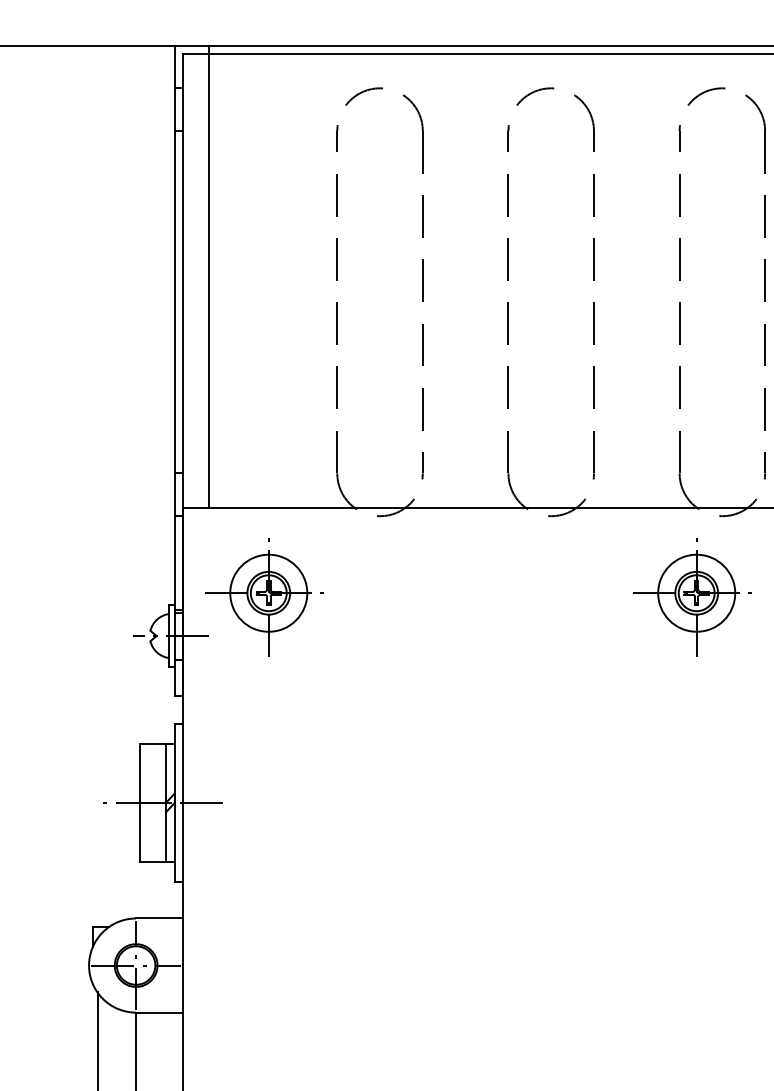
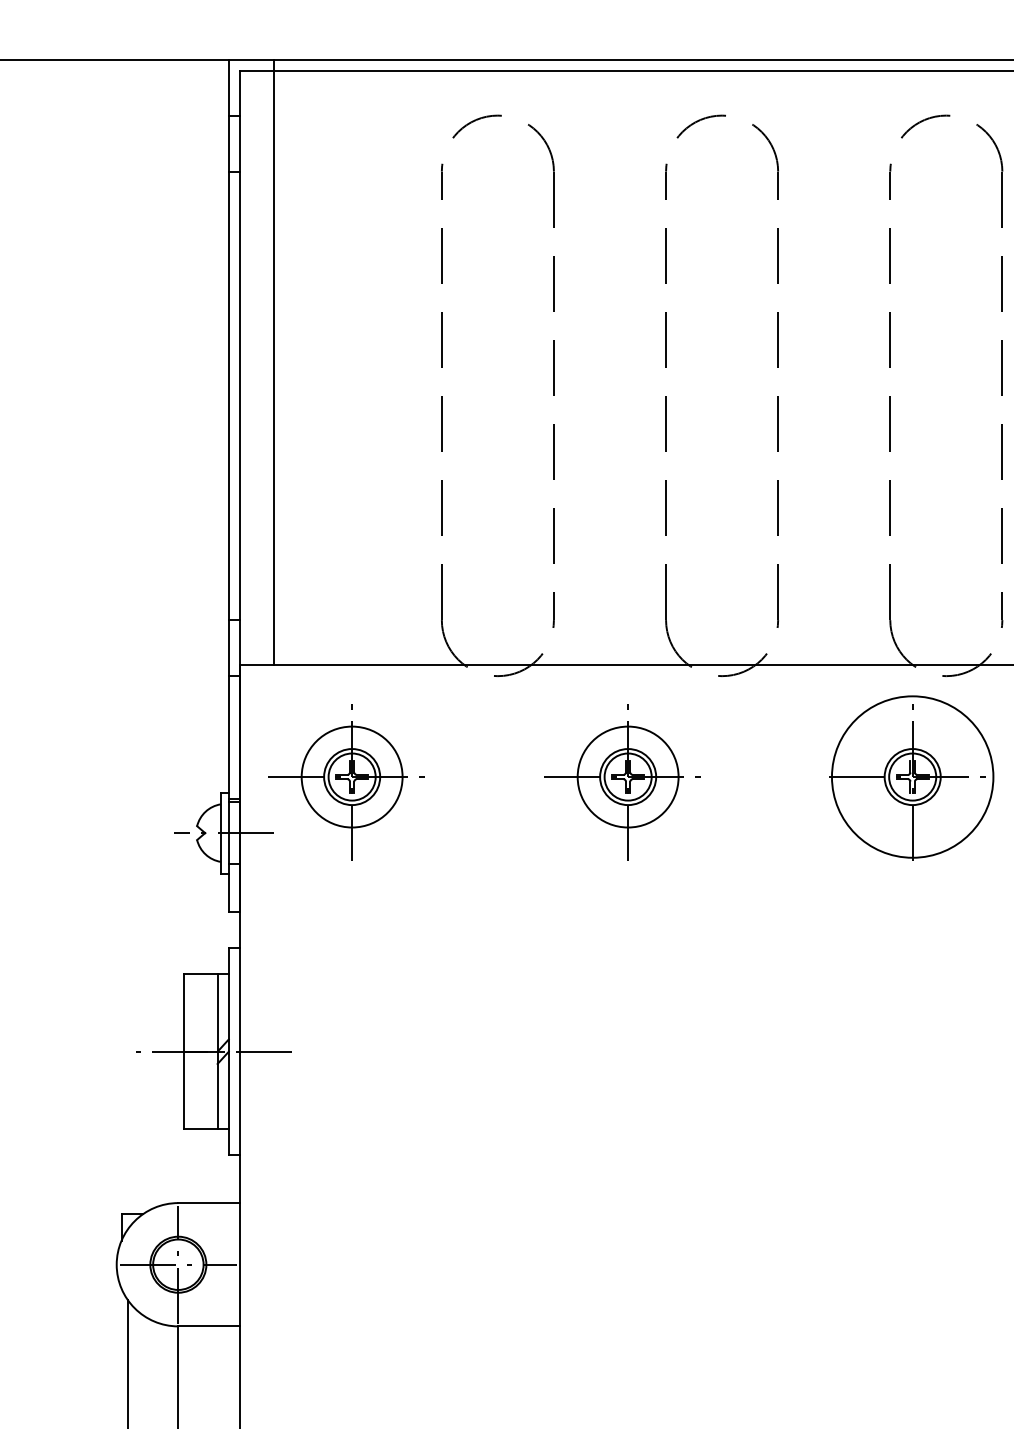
circle: (696, 592) -> (912, 776), size x1.6
part: (475, 597) -> (622, 782), added

